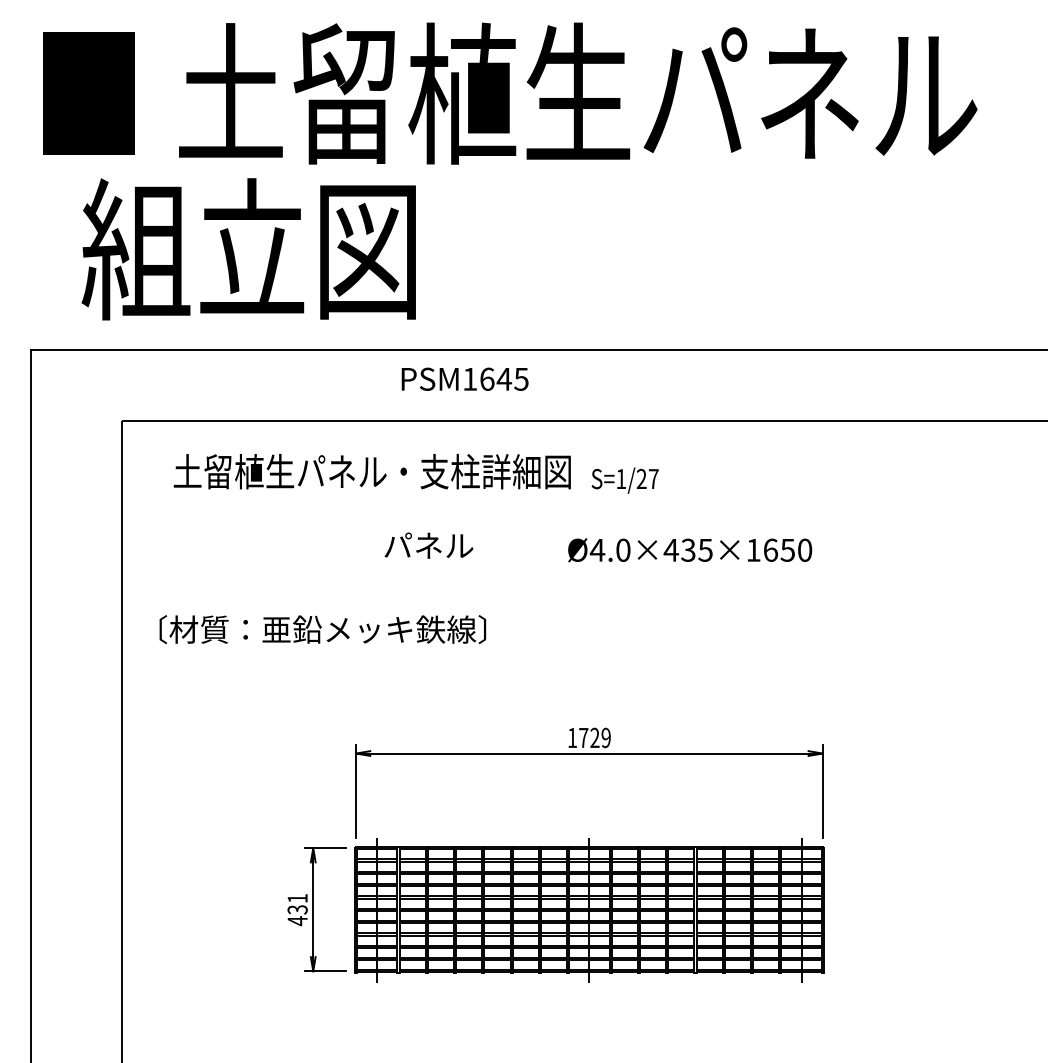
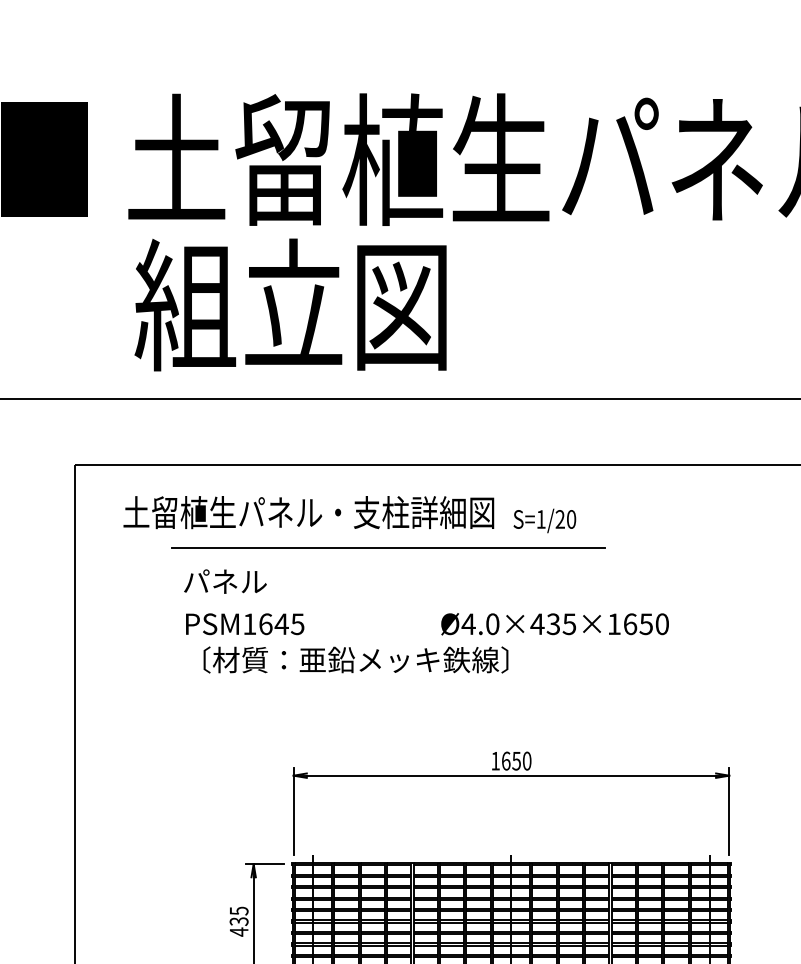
text: (248, 249) -> (290, 305), moved
text: (464, 378) -> (244, 623), moved
text: (653, 478) -> (571, 518), S=1/27 -> S=1/20
line: (457, 509) -> (388, 547), added
text: (428, 545) -> (224, 581), moved
text: (690, 550) -> (555, 624), moved
text: (322, 629) -> (355, 659), moved
text: (594, 737) -> (516, 760), 1729 -> 1650
text: (297, 898) -> (238, 911), 431 -> 435

